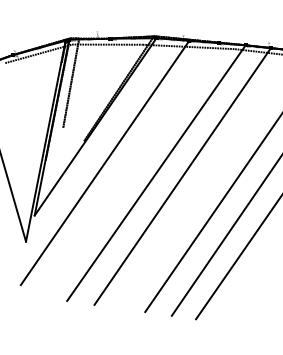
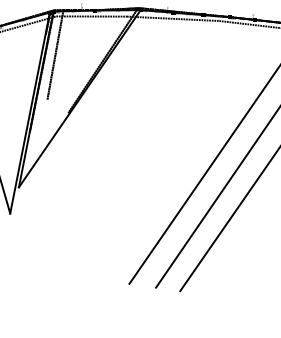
line: (104, 162) -> (88, 134), removed
line: (156, 173) -> (140, 145), removed
line: (182, 176) -> (166, 148), removed

